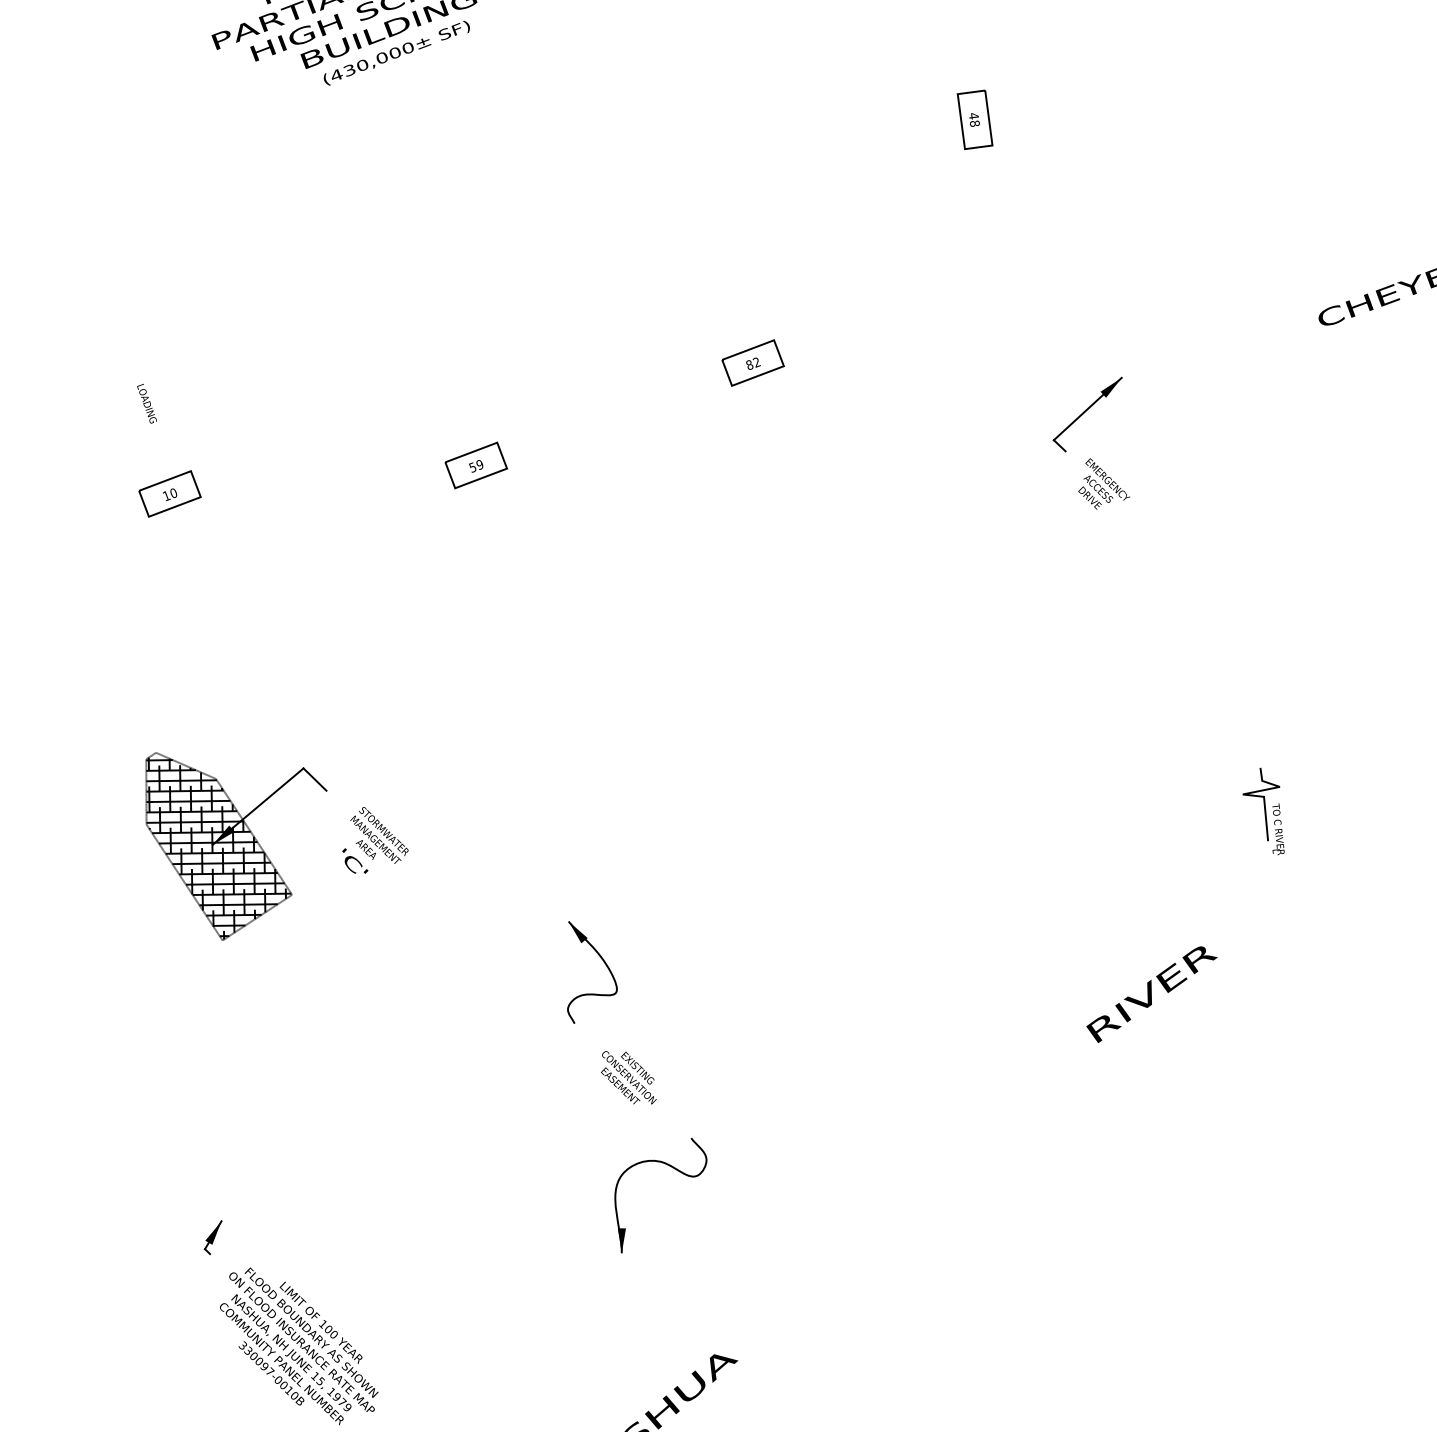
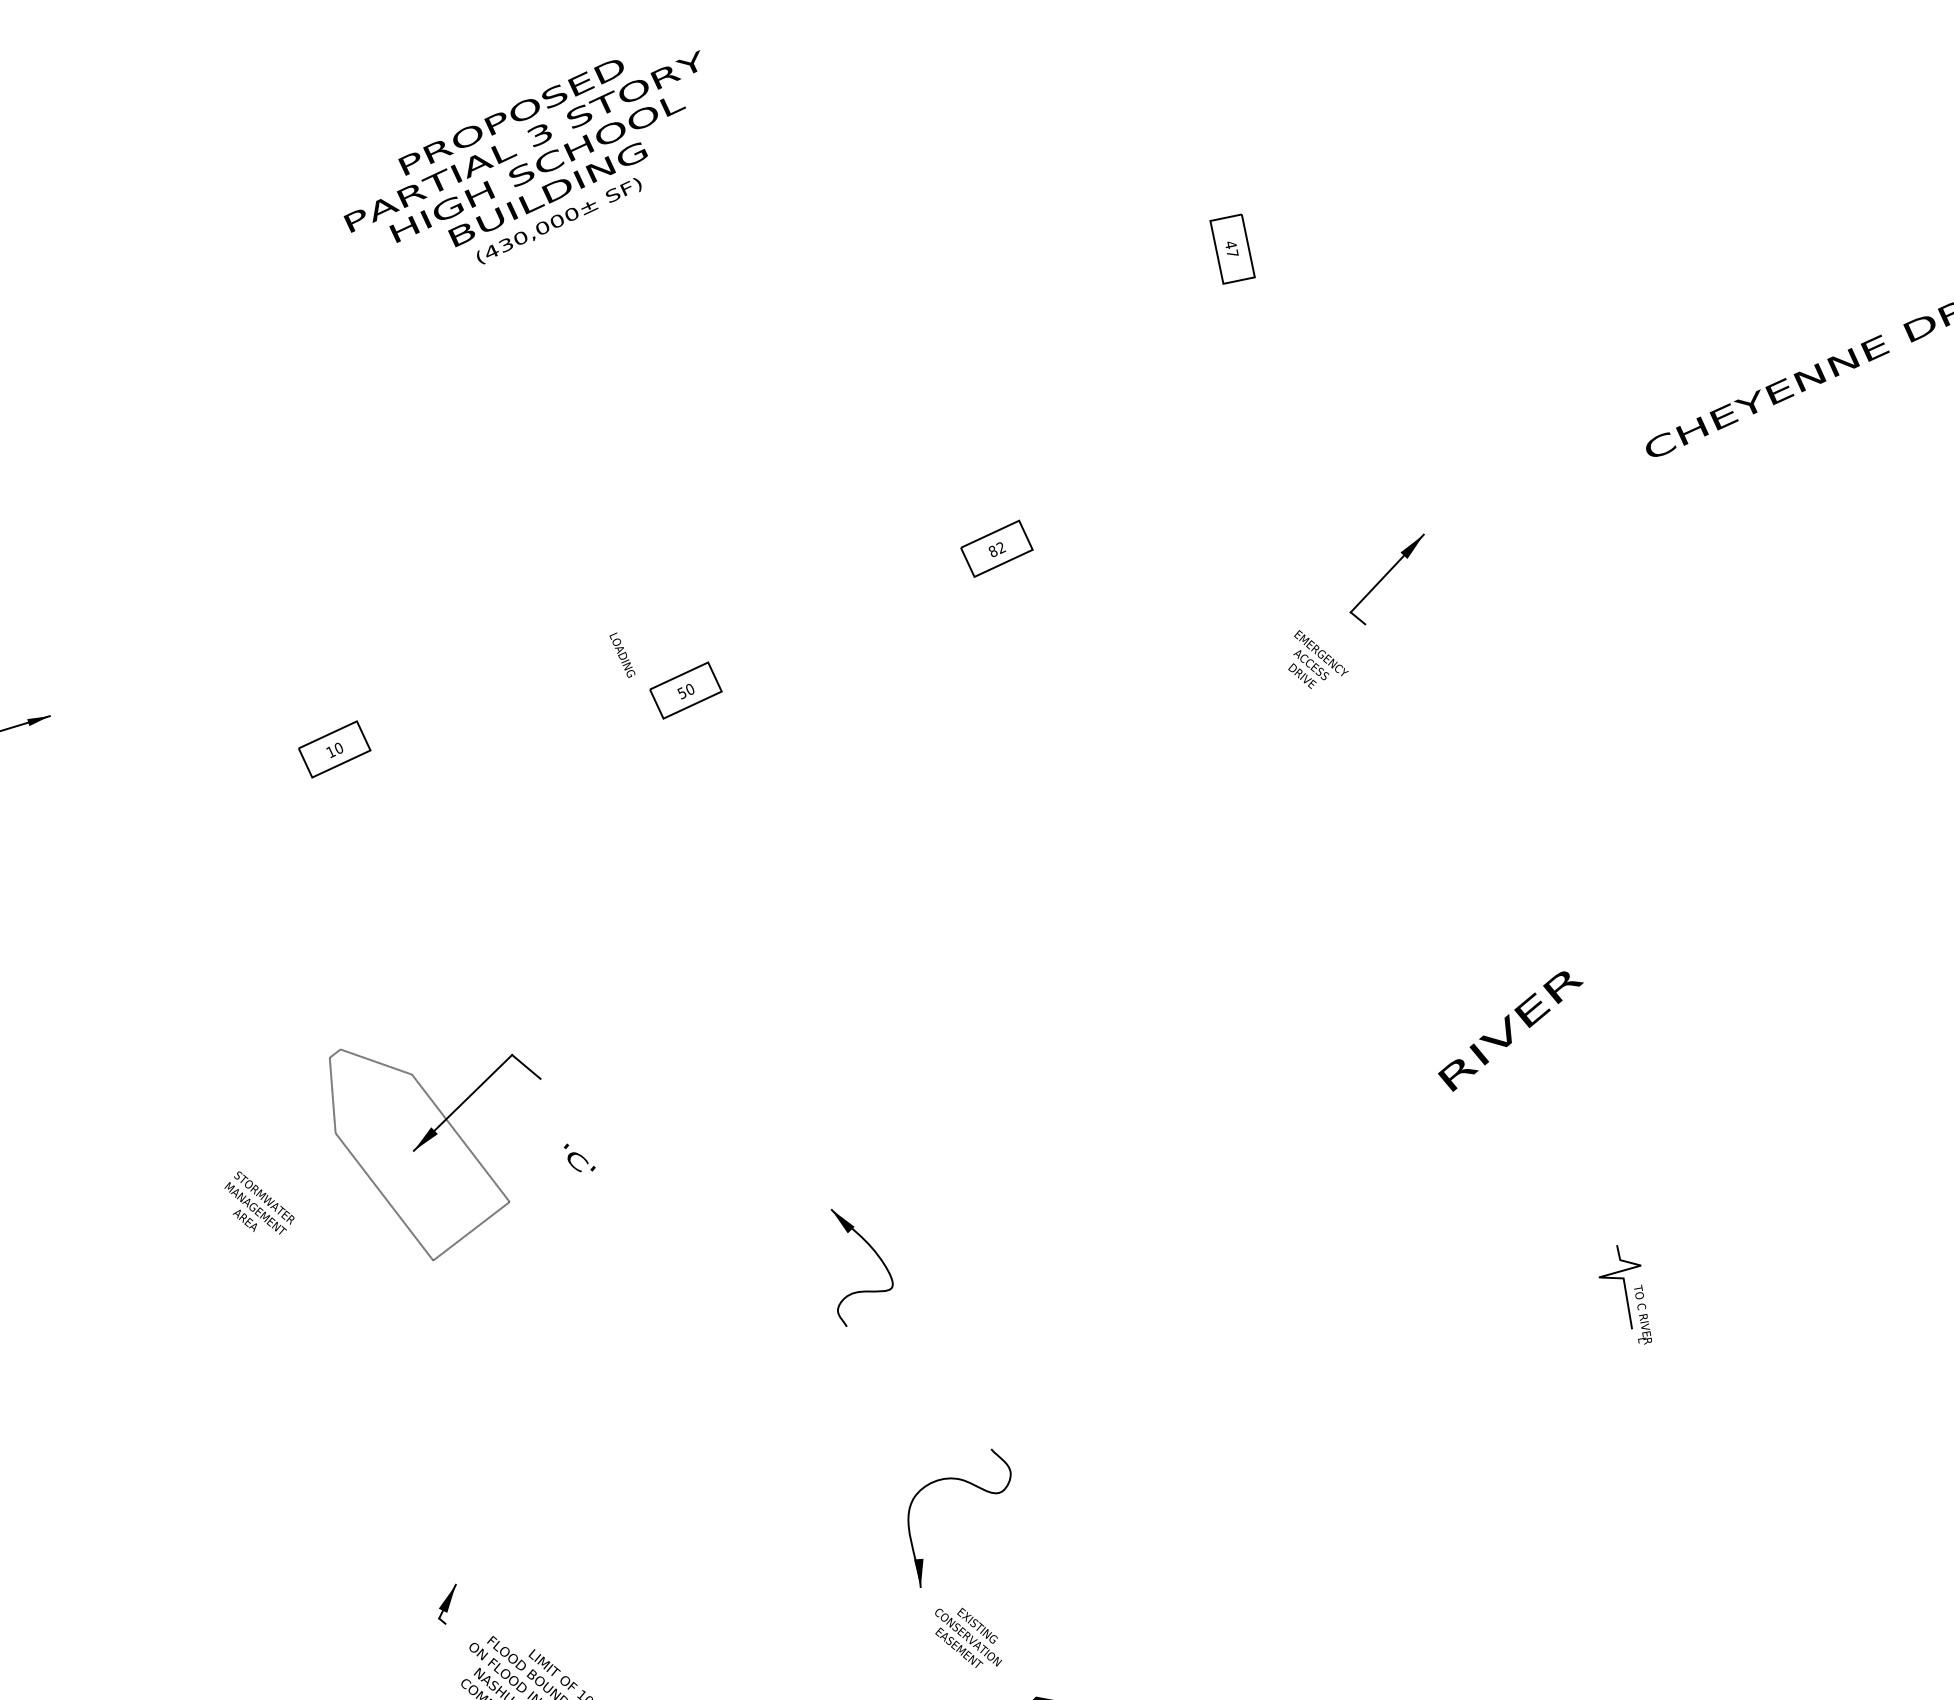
text: (974, 123) -> (1232, 253), 48 -> 47
text: (147, 403) -> (622, 654), moved
text: (479, 465) -> (689, 690), 59 -> 50
text: (1104, 484) -> (1318, 659), moved
part: (1263, 810) -> (1624, 1294), moved
text: (379, 835) -> (259, 1202), moved
hatch: (216, 850) -> (418, 1157), removed
text: (1151, 994) -> (1510, 1031), moved
text: (629, 1077) -> (968, 1637), moved

